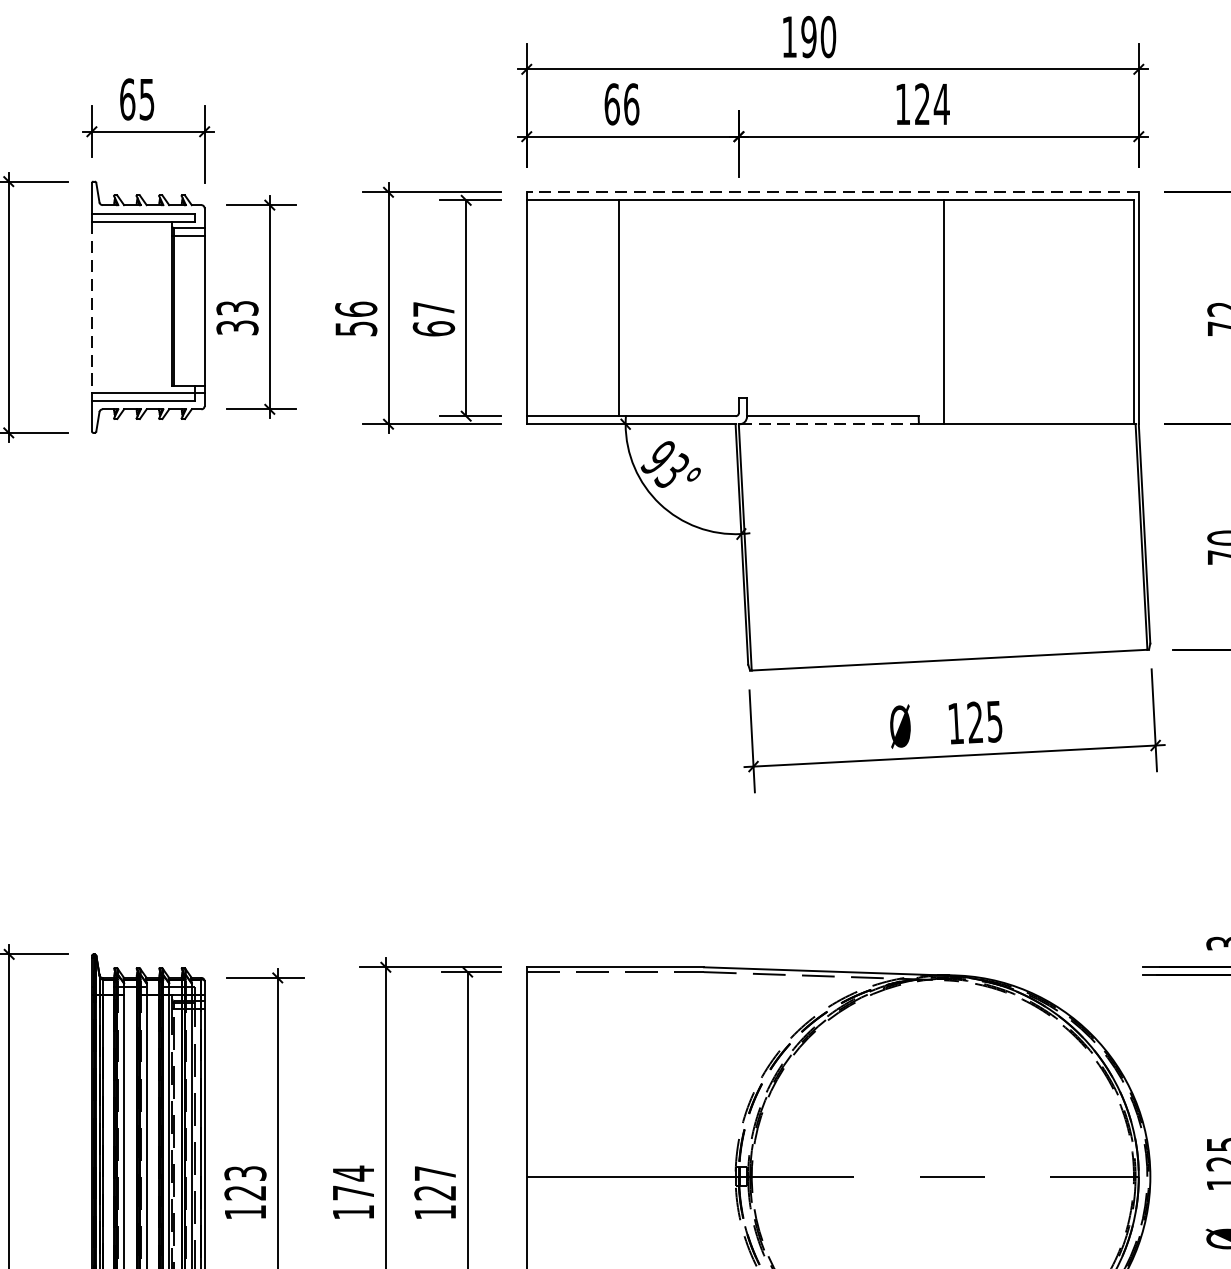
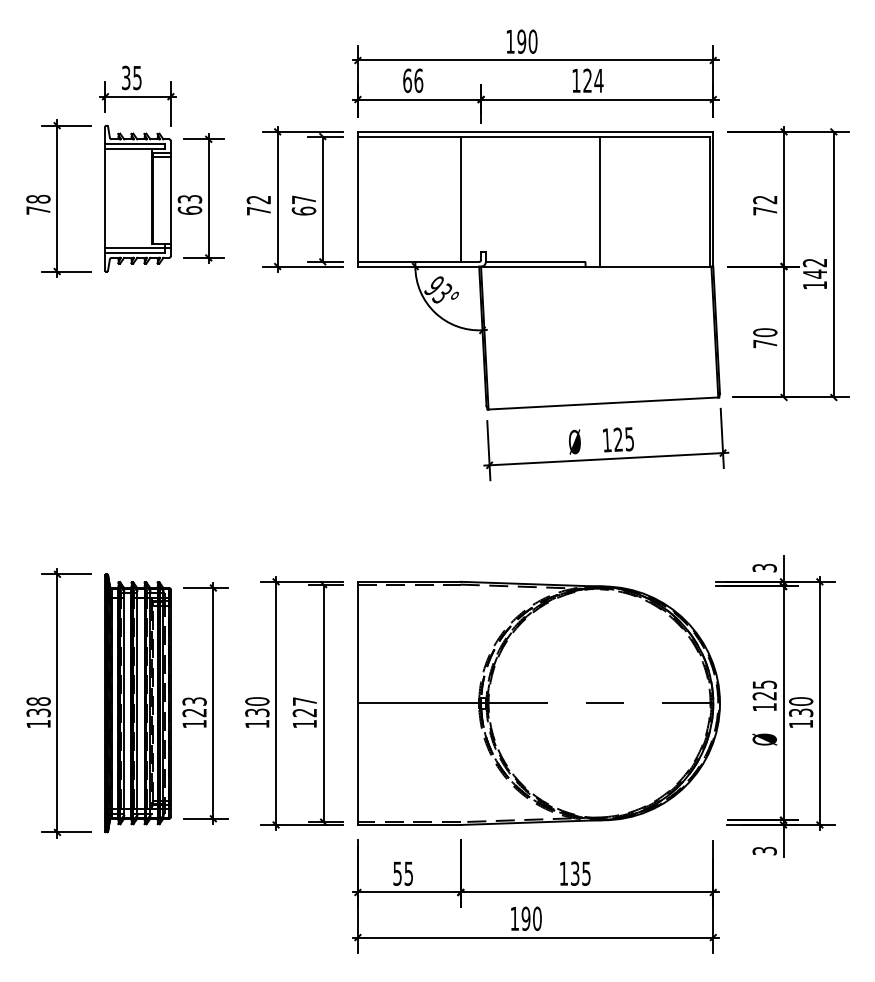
text: (126, 98) -> (125, 77), 65 -> 35
line: (832, 191) -> (535, 131), dashed -> solid
line: (91, 307) -> (105, 198), dashed -> solid
line: (619, 307) -> (460, 198), moved
text: (355, 319) -> (258, 205), 56 -> 72
text: (236, 327) -> (189, 210), 33 -> 63
line: (830, 424) -> (534, 266), dashed -> solid
text: (353, 1183) -> (257, 707), 174 -> 130

